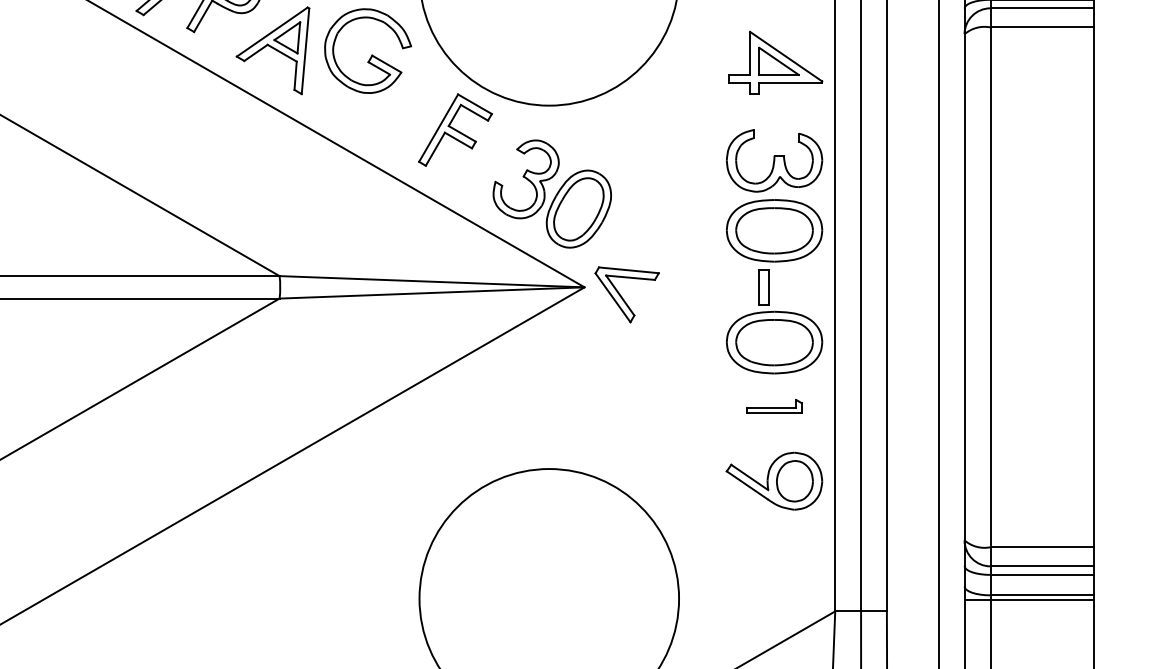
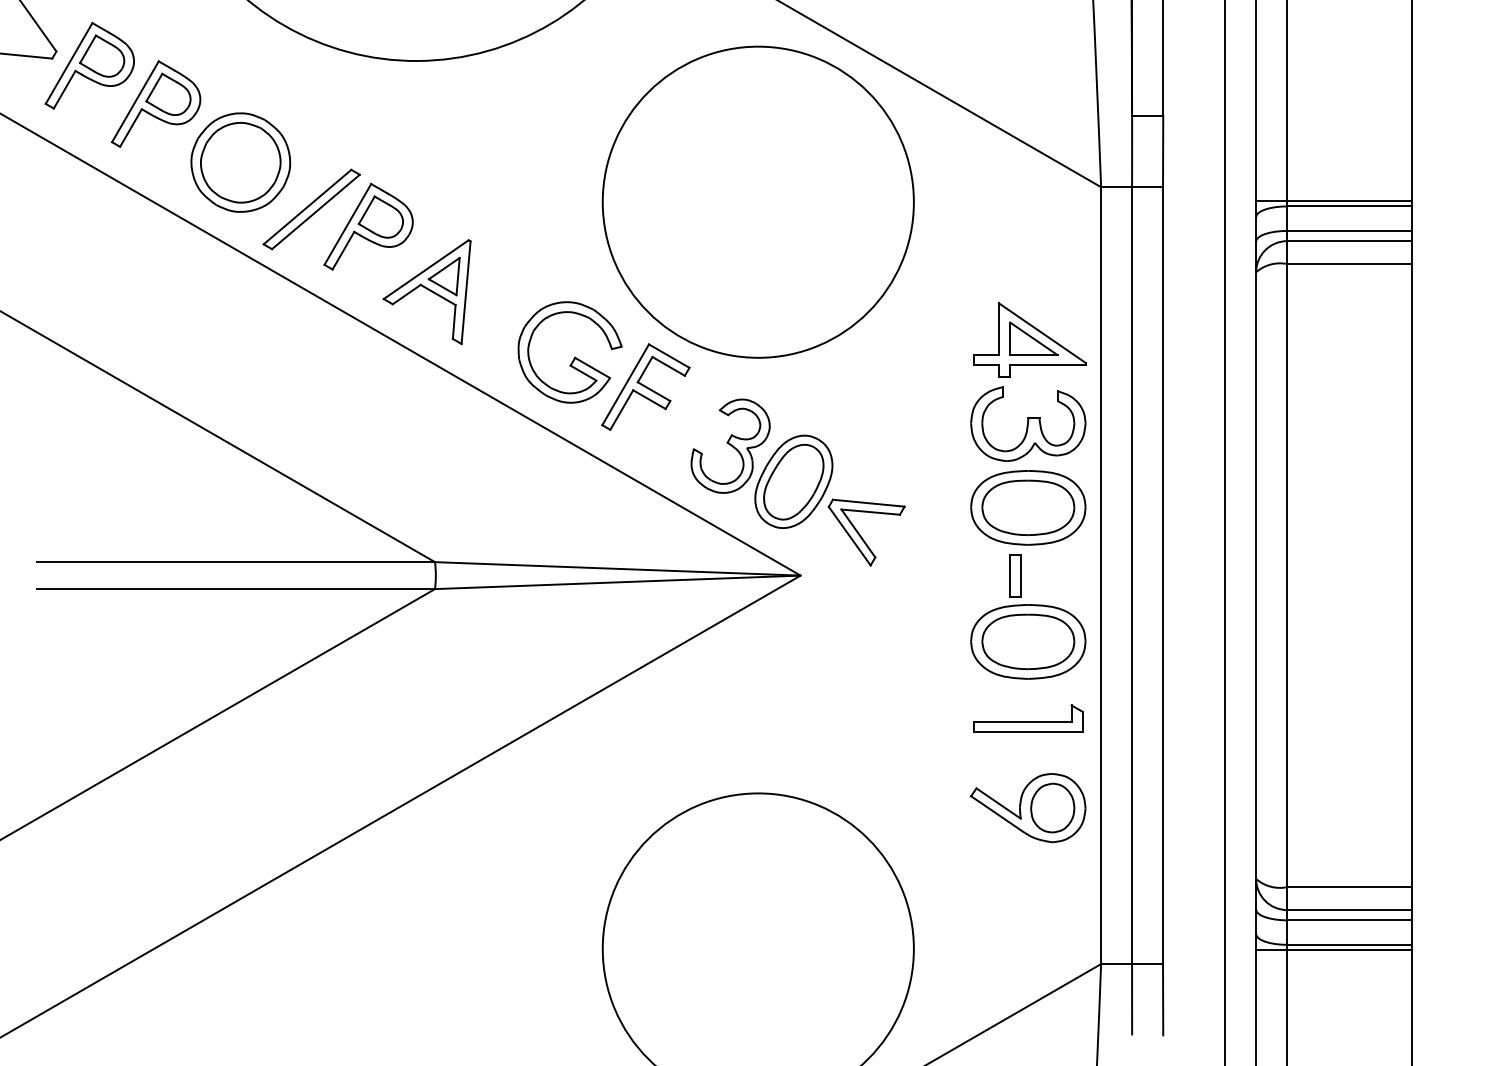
part: (371, 54) -> (574, 356), moved
part: (775, 62) -> (1029, 339), moved
part: (622, 296) -> (860, 534), moved
part: (774, 406) -> (1028, 718), size x1.67

